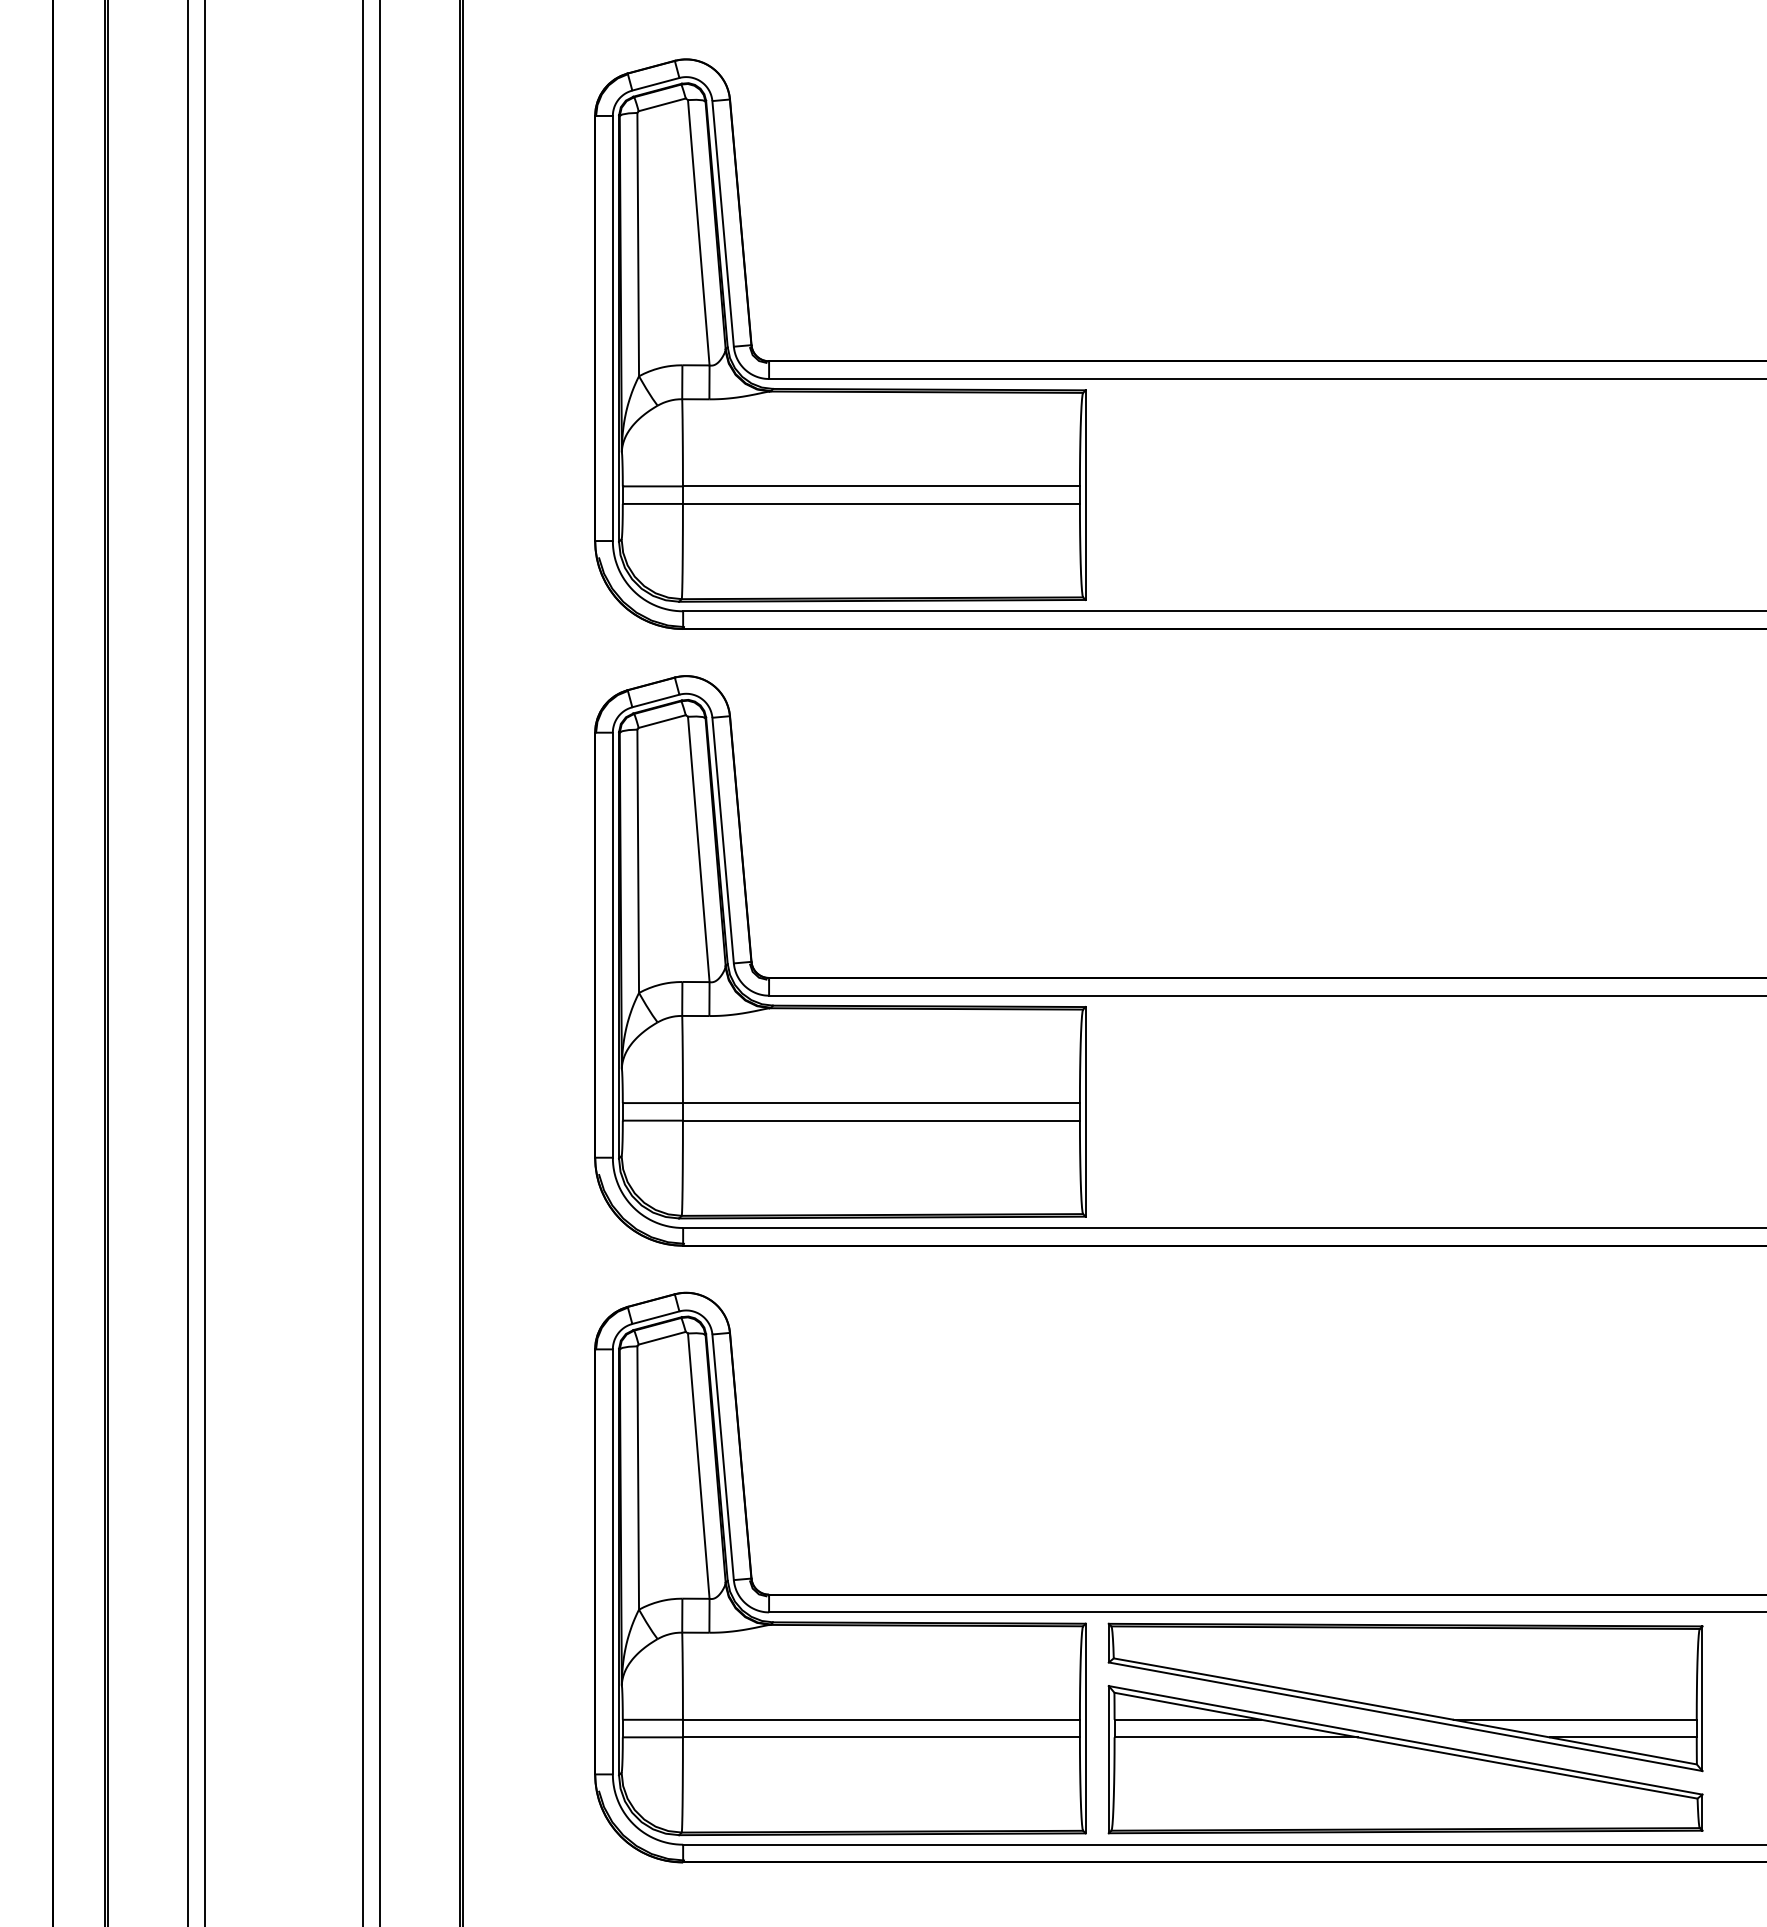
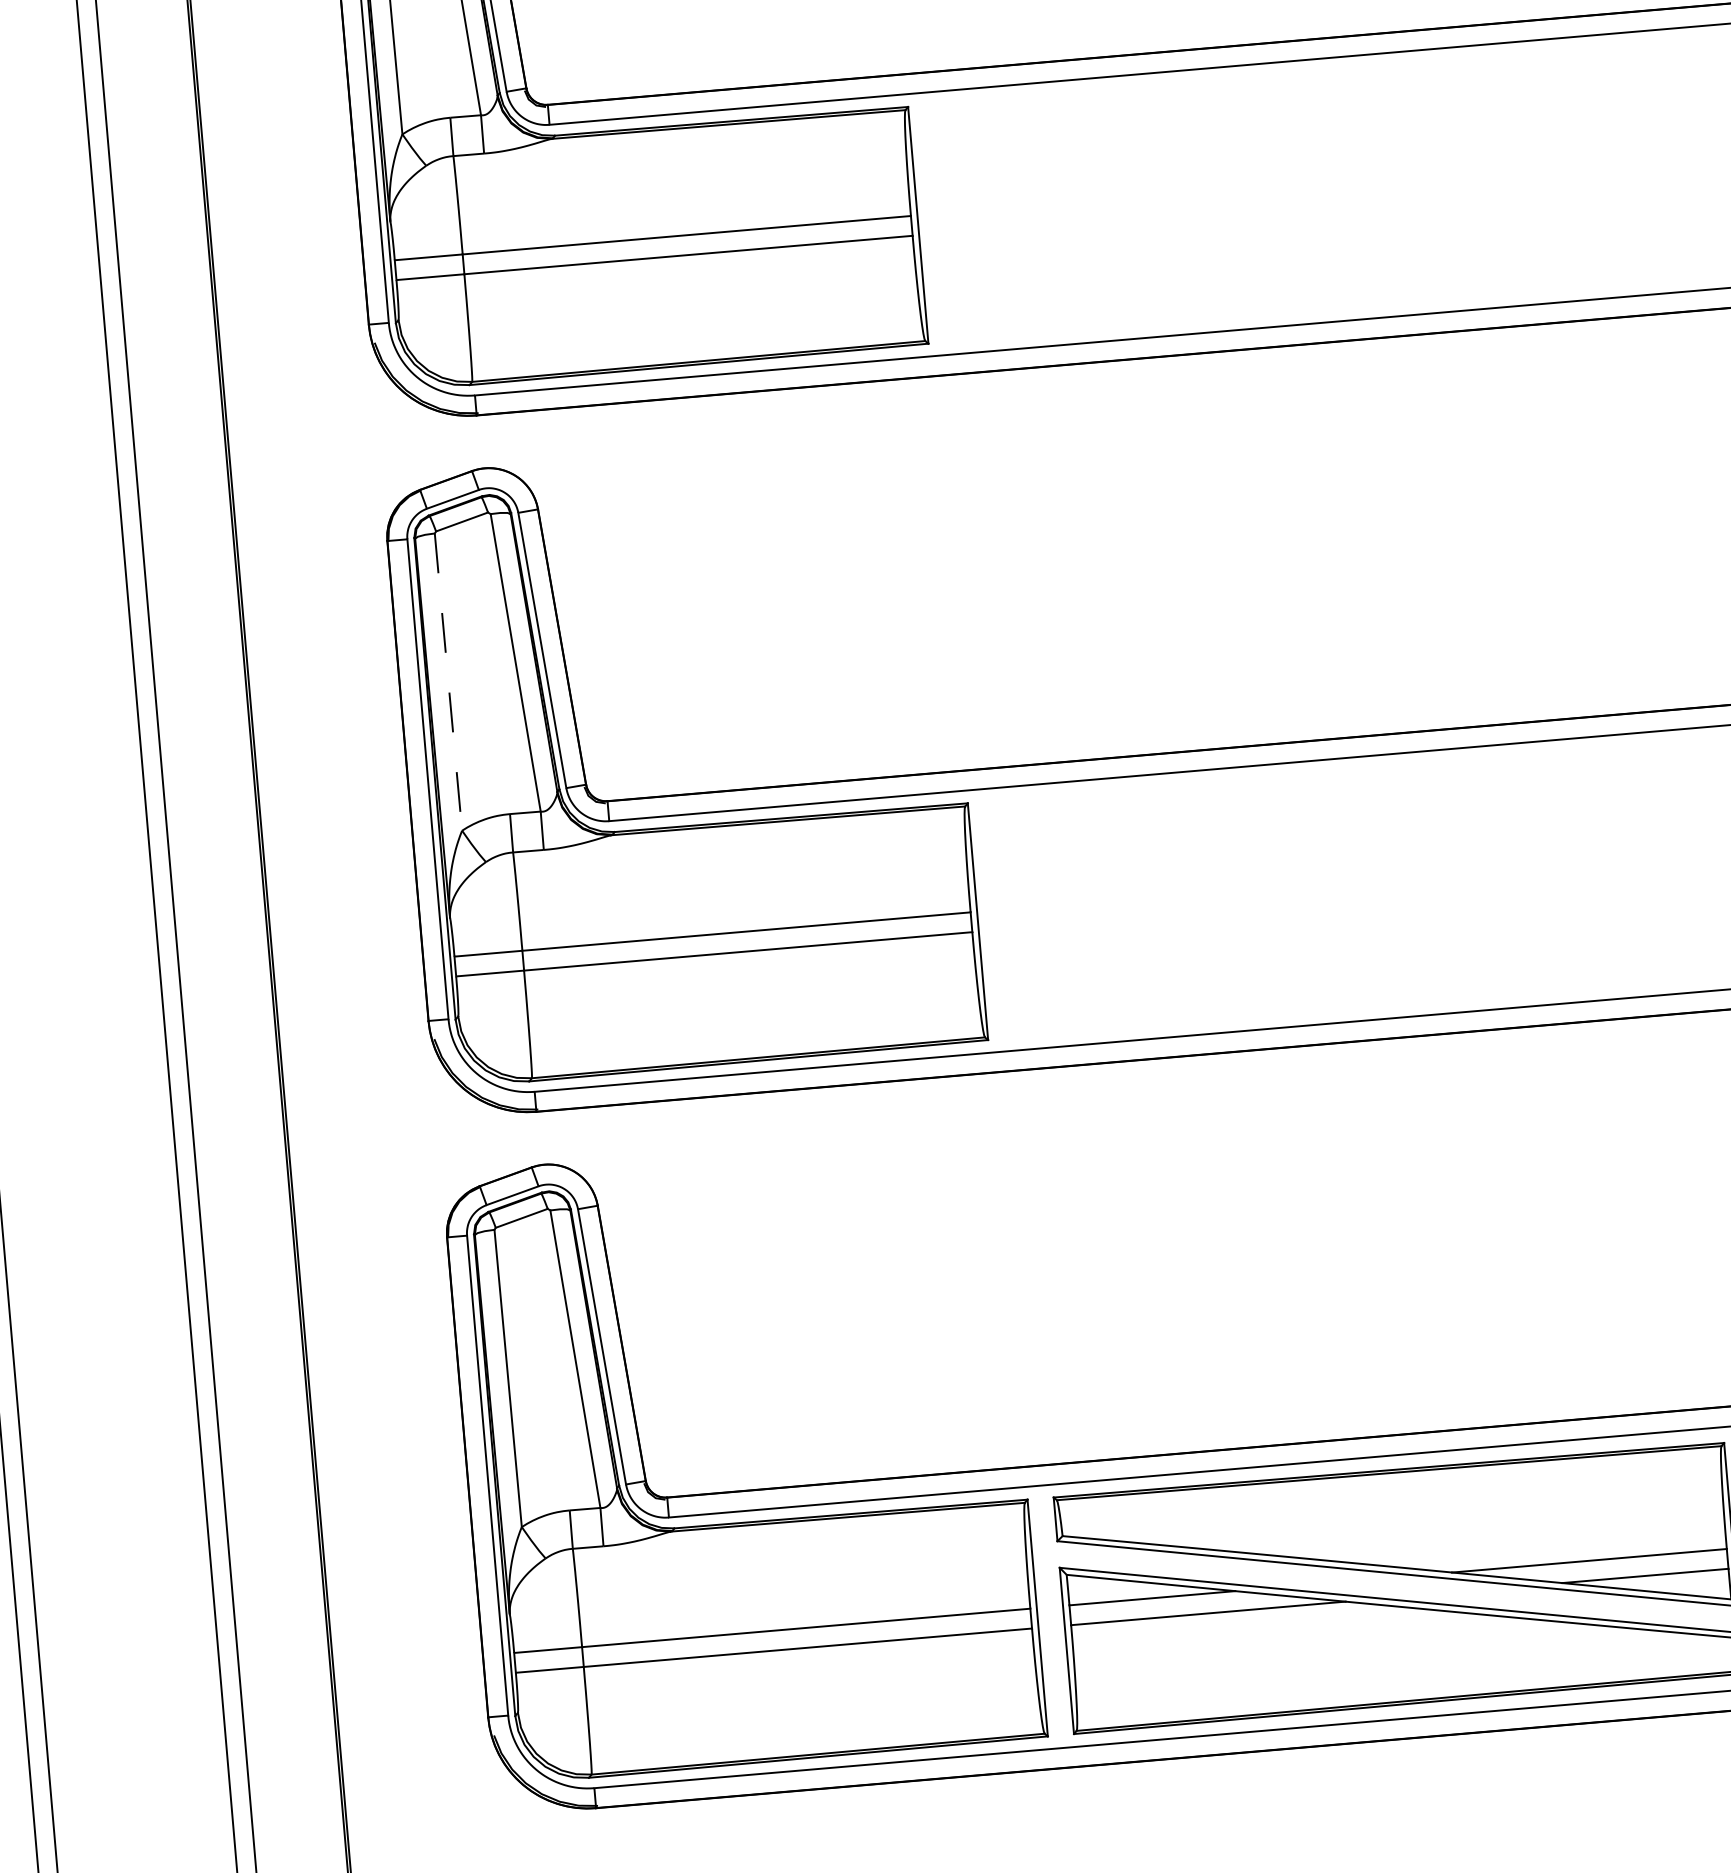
line: (638, 861) -> (448, 682), solid -> dashed

